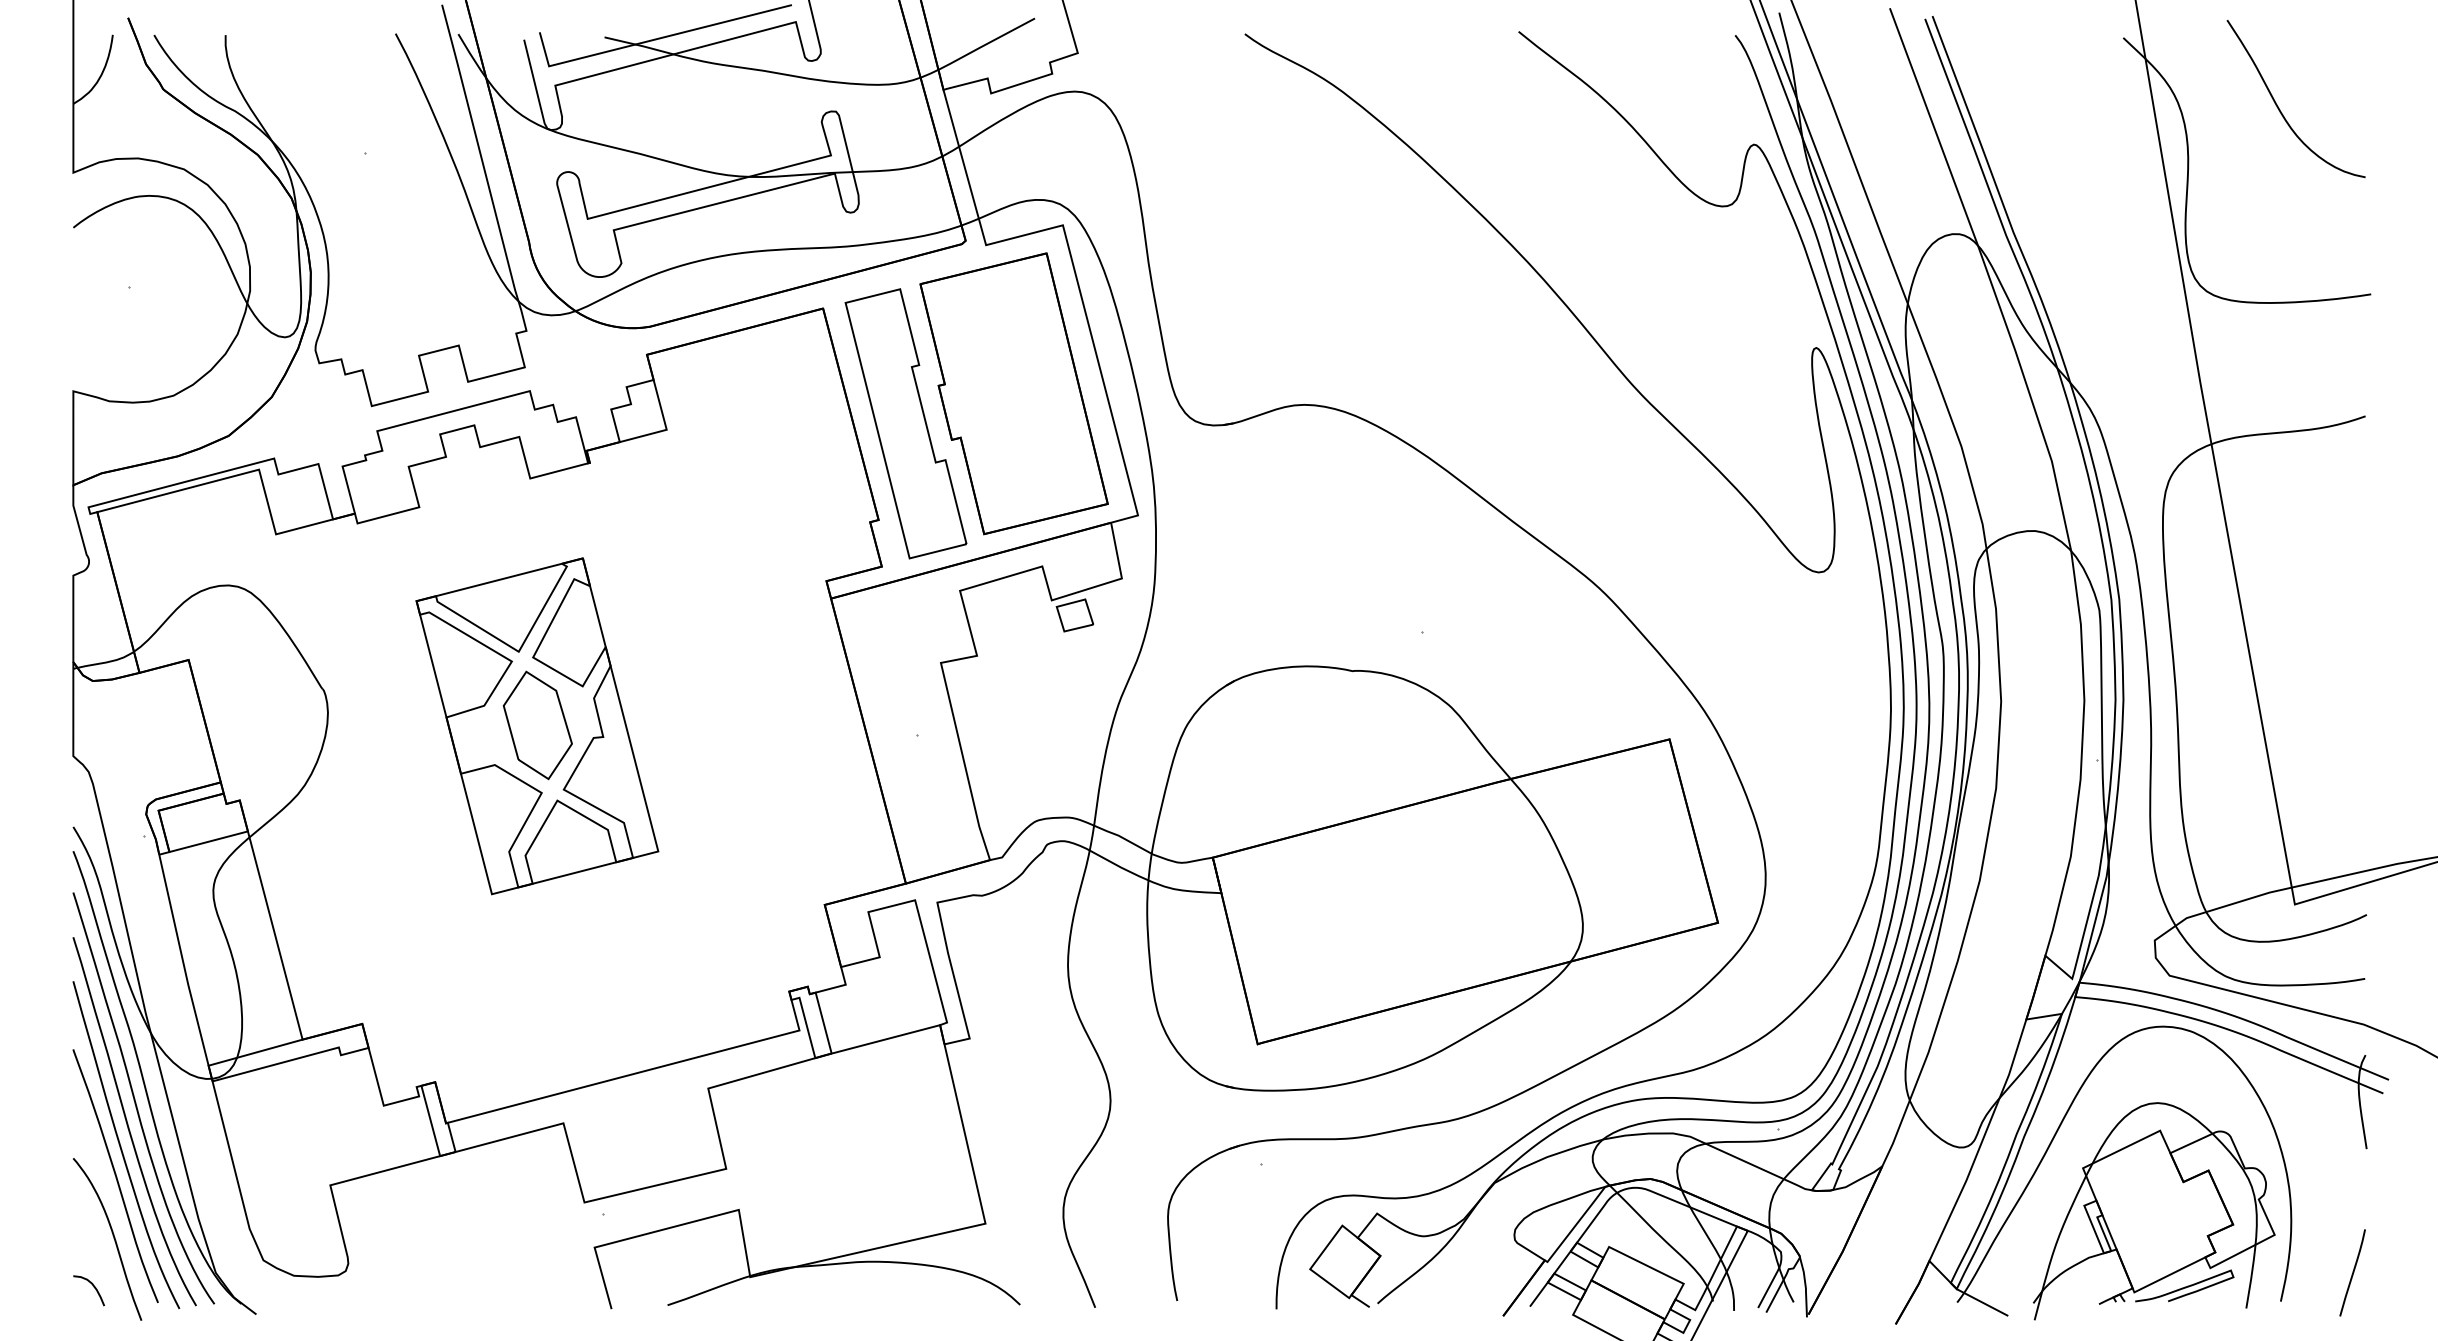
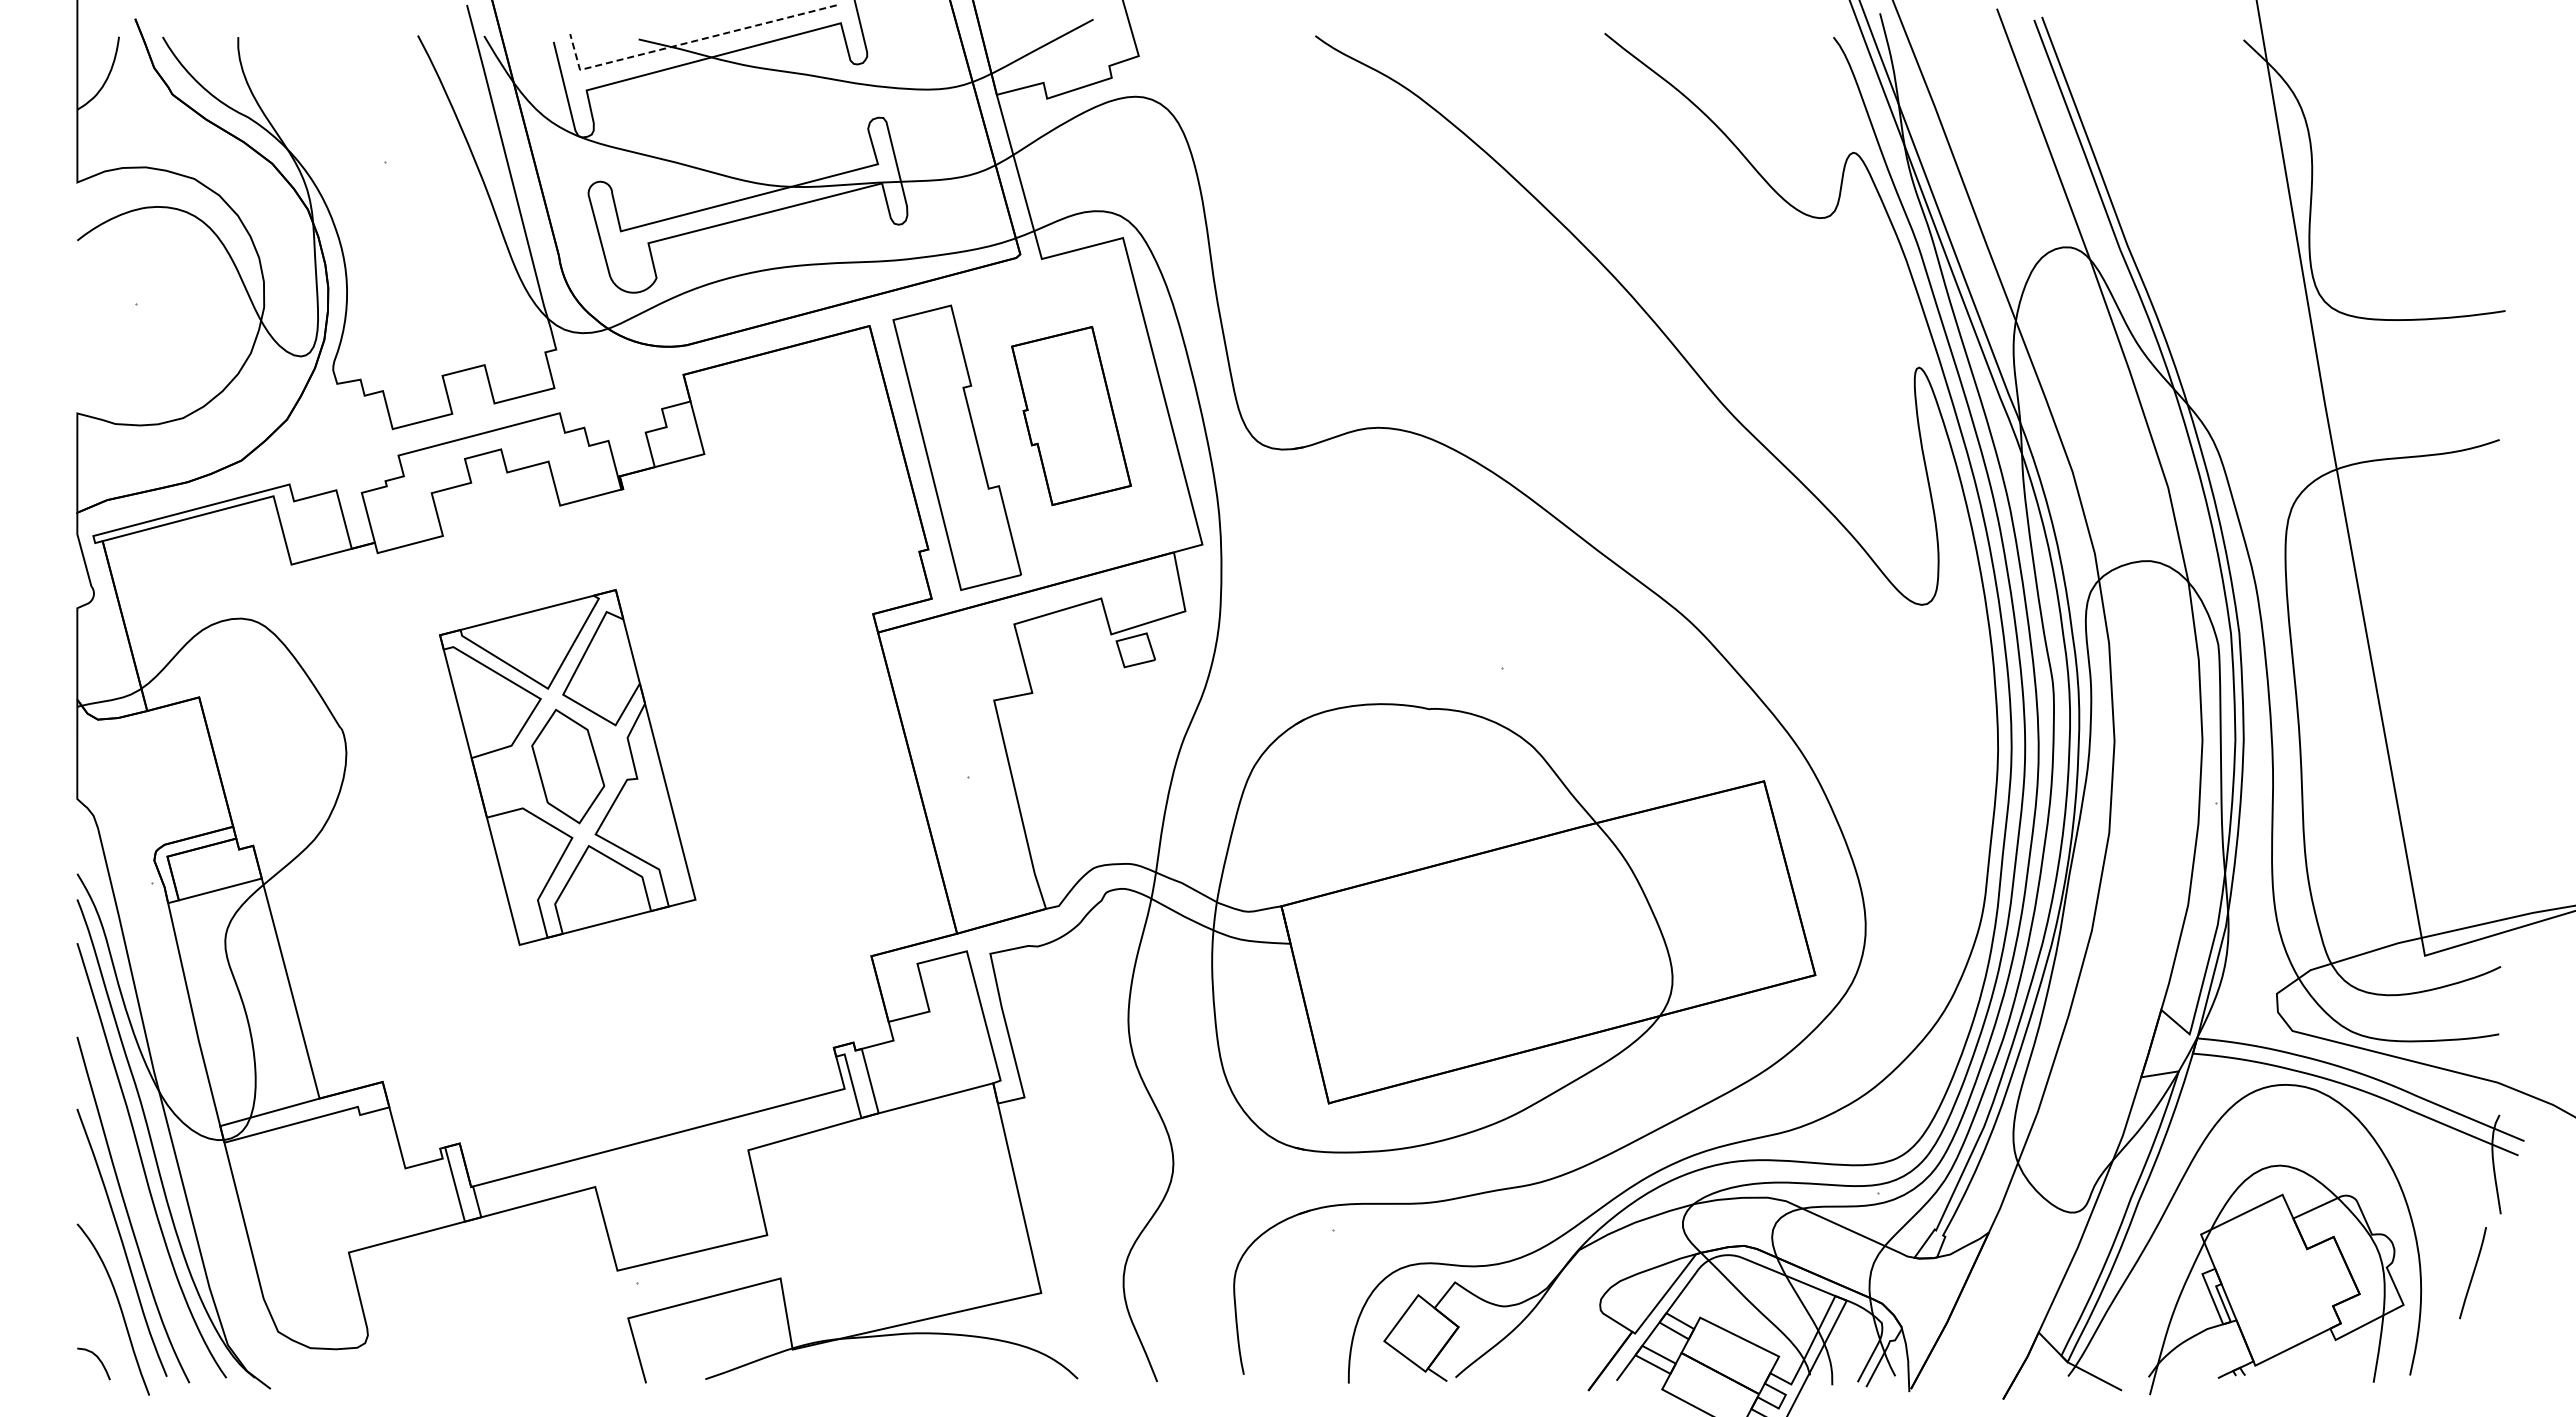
line: (652, 40) -> (689, 42), solid -> dashed
curve: (2279, 107) -> (2408, 113), removed
part: (1014, 393) -> (1071, 415), size x0.6
curve: (128, 1123) -> (135, 1187), removed
curve: (2352, 1273) -> (2472, 1273), moved
curve: (2184, 1286) -> (2308, 1359), removed

